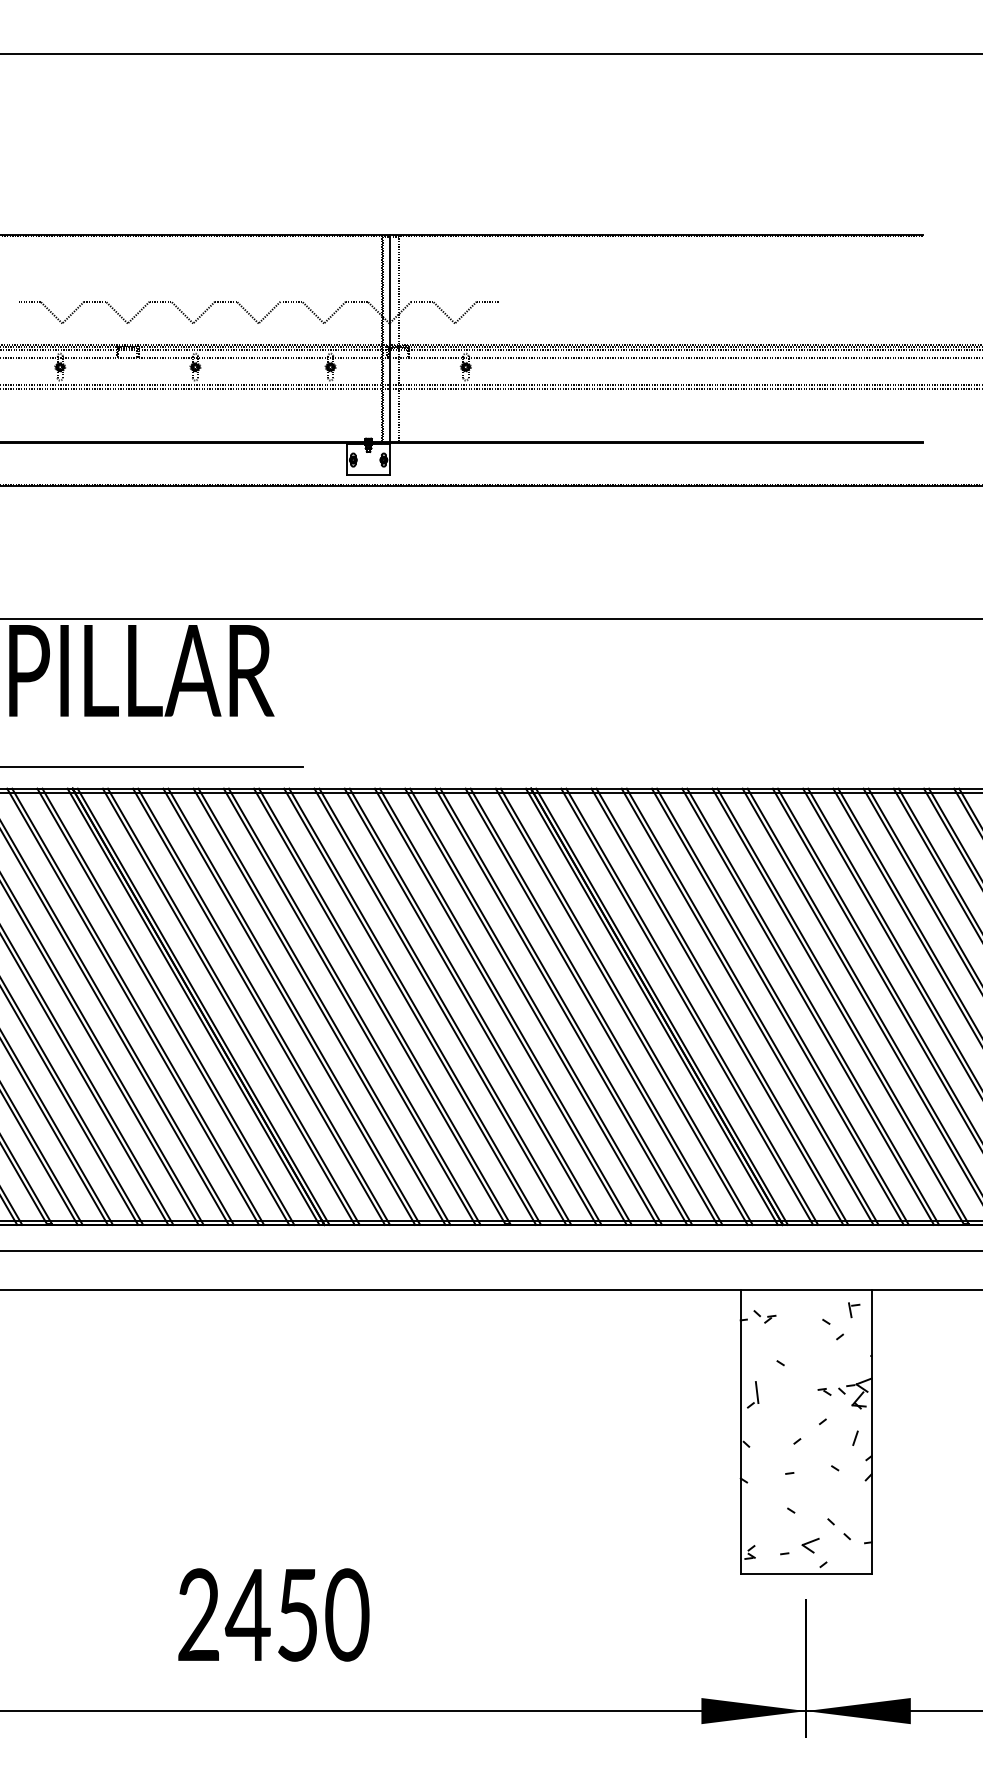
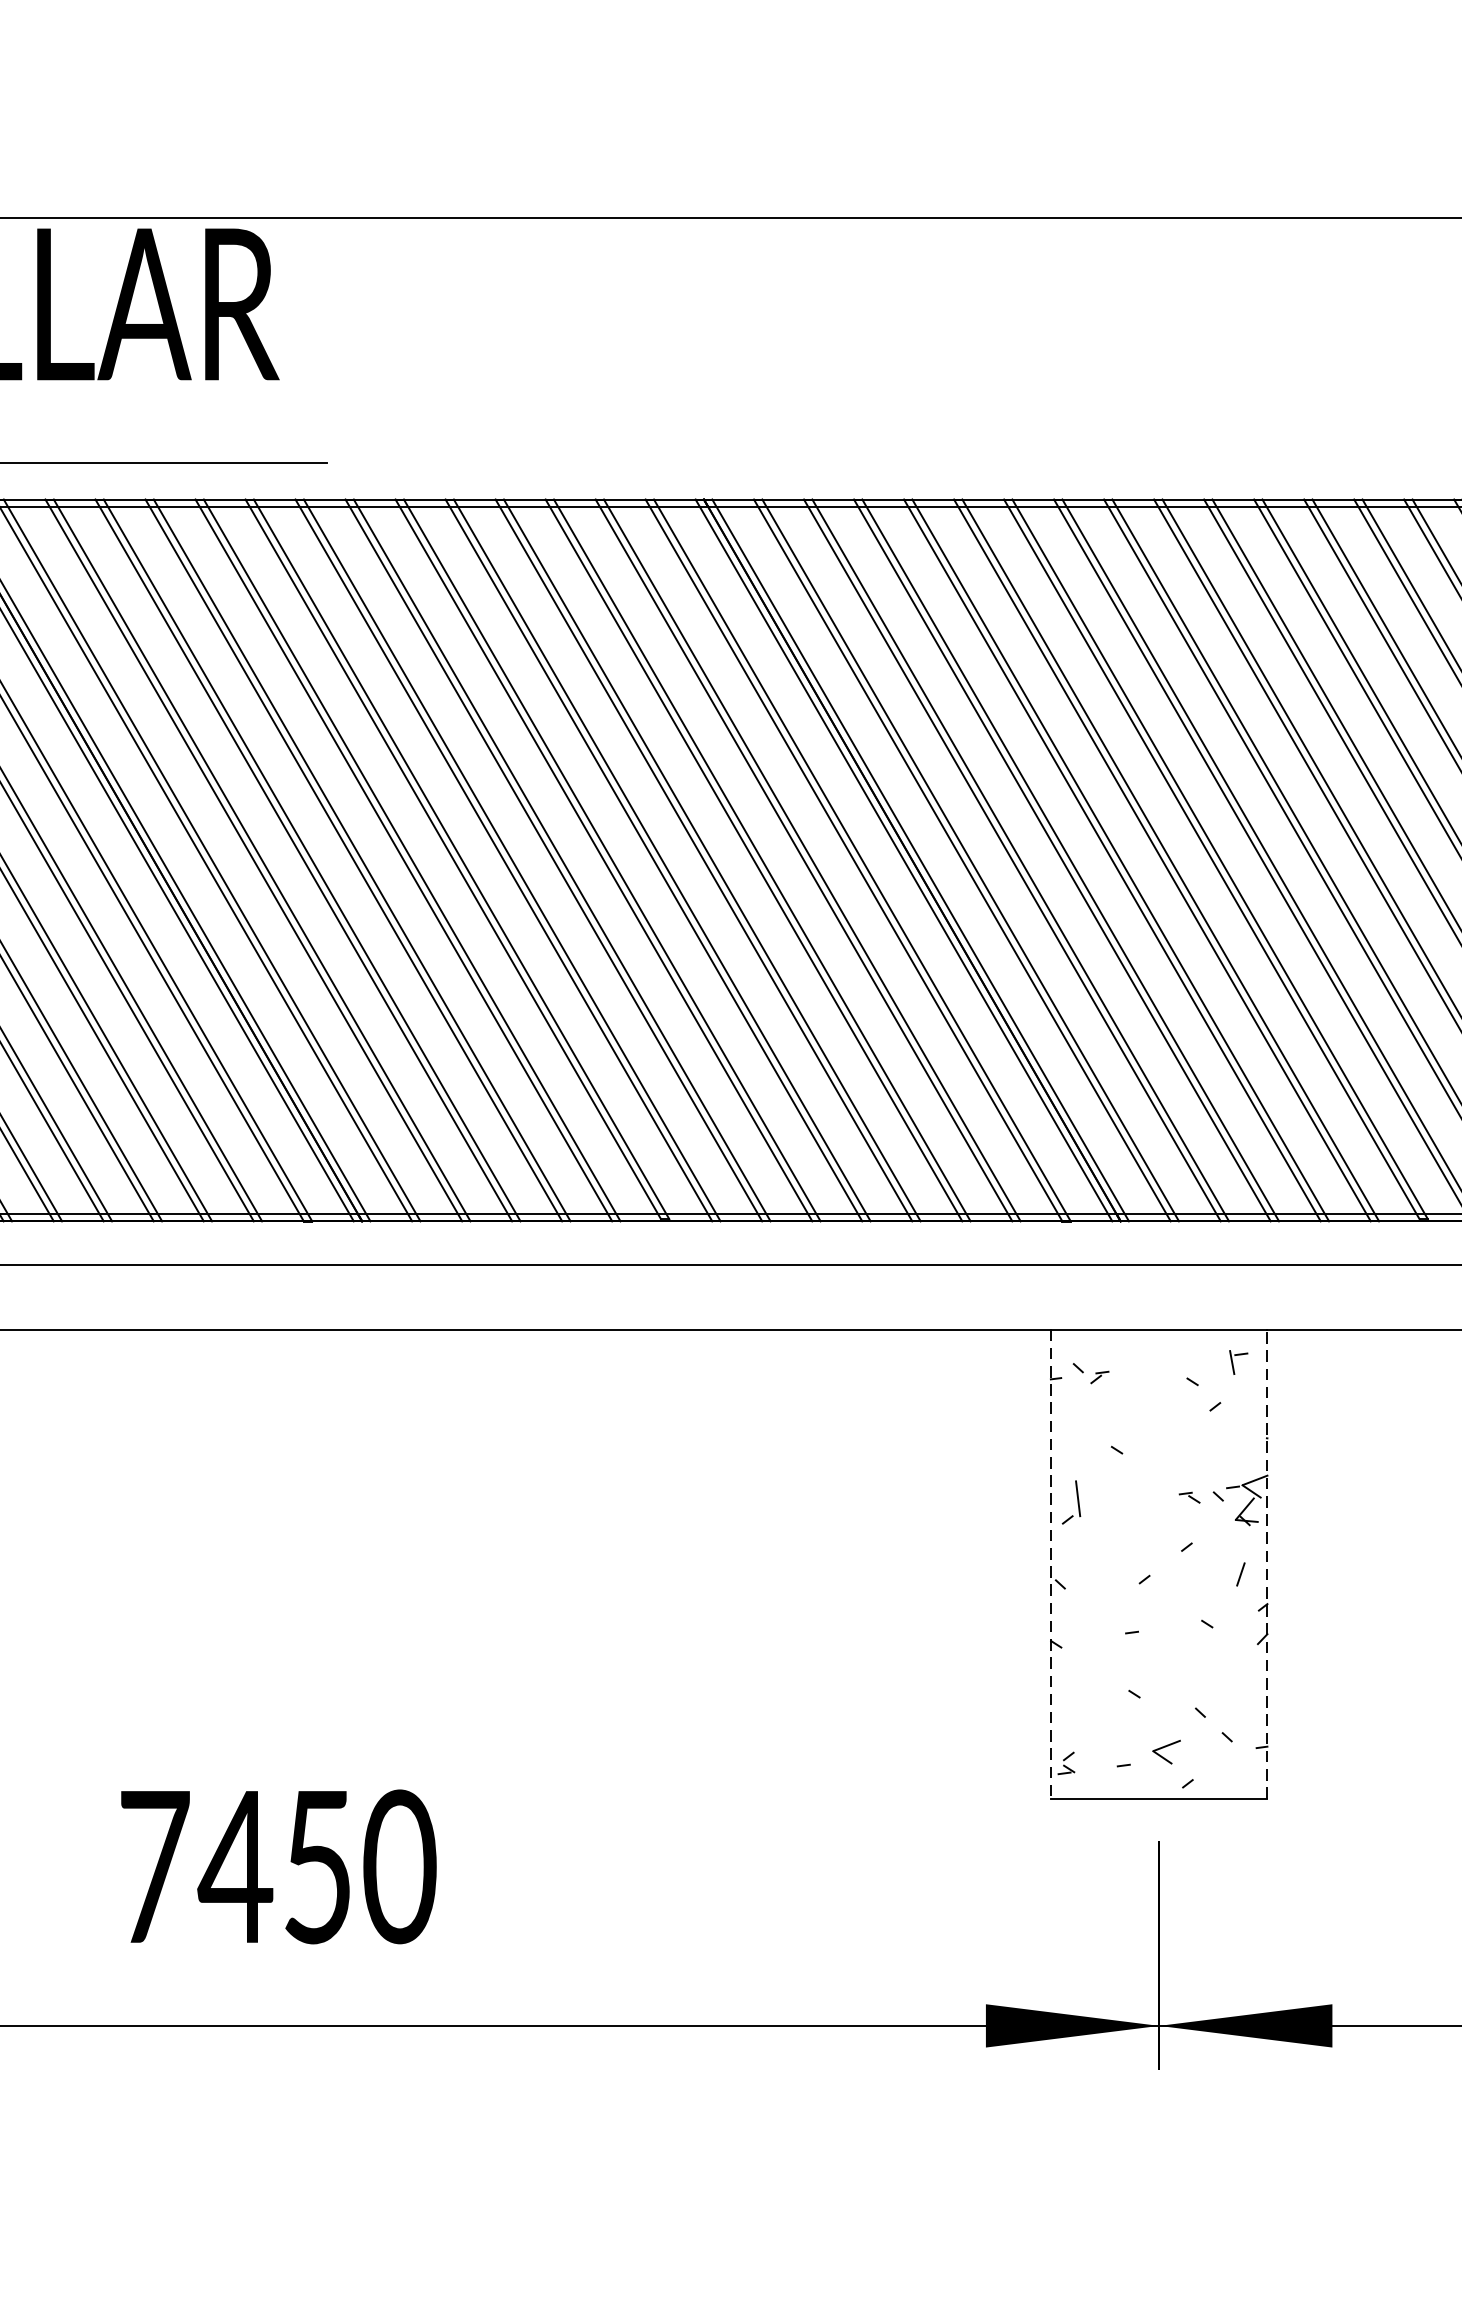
line: (740, 1432) -> (1050, 1564), solid -> dashed
line: (871, 1432) -> (1267, 1564), solid -> dashed
text: (199, 1614) -> (155, 1866), 2450 -> 7450

